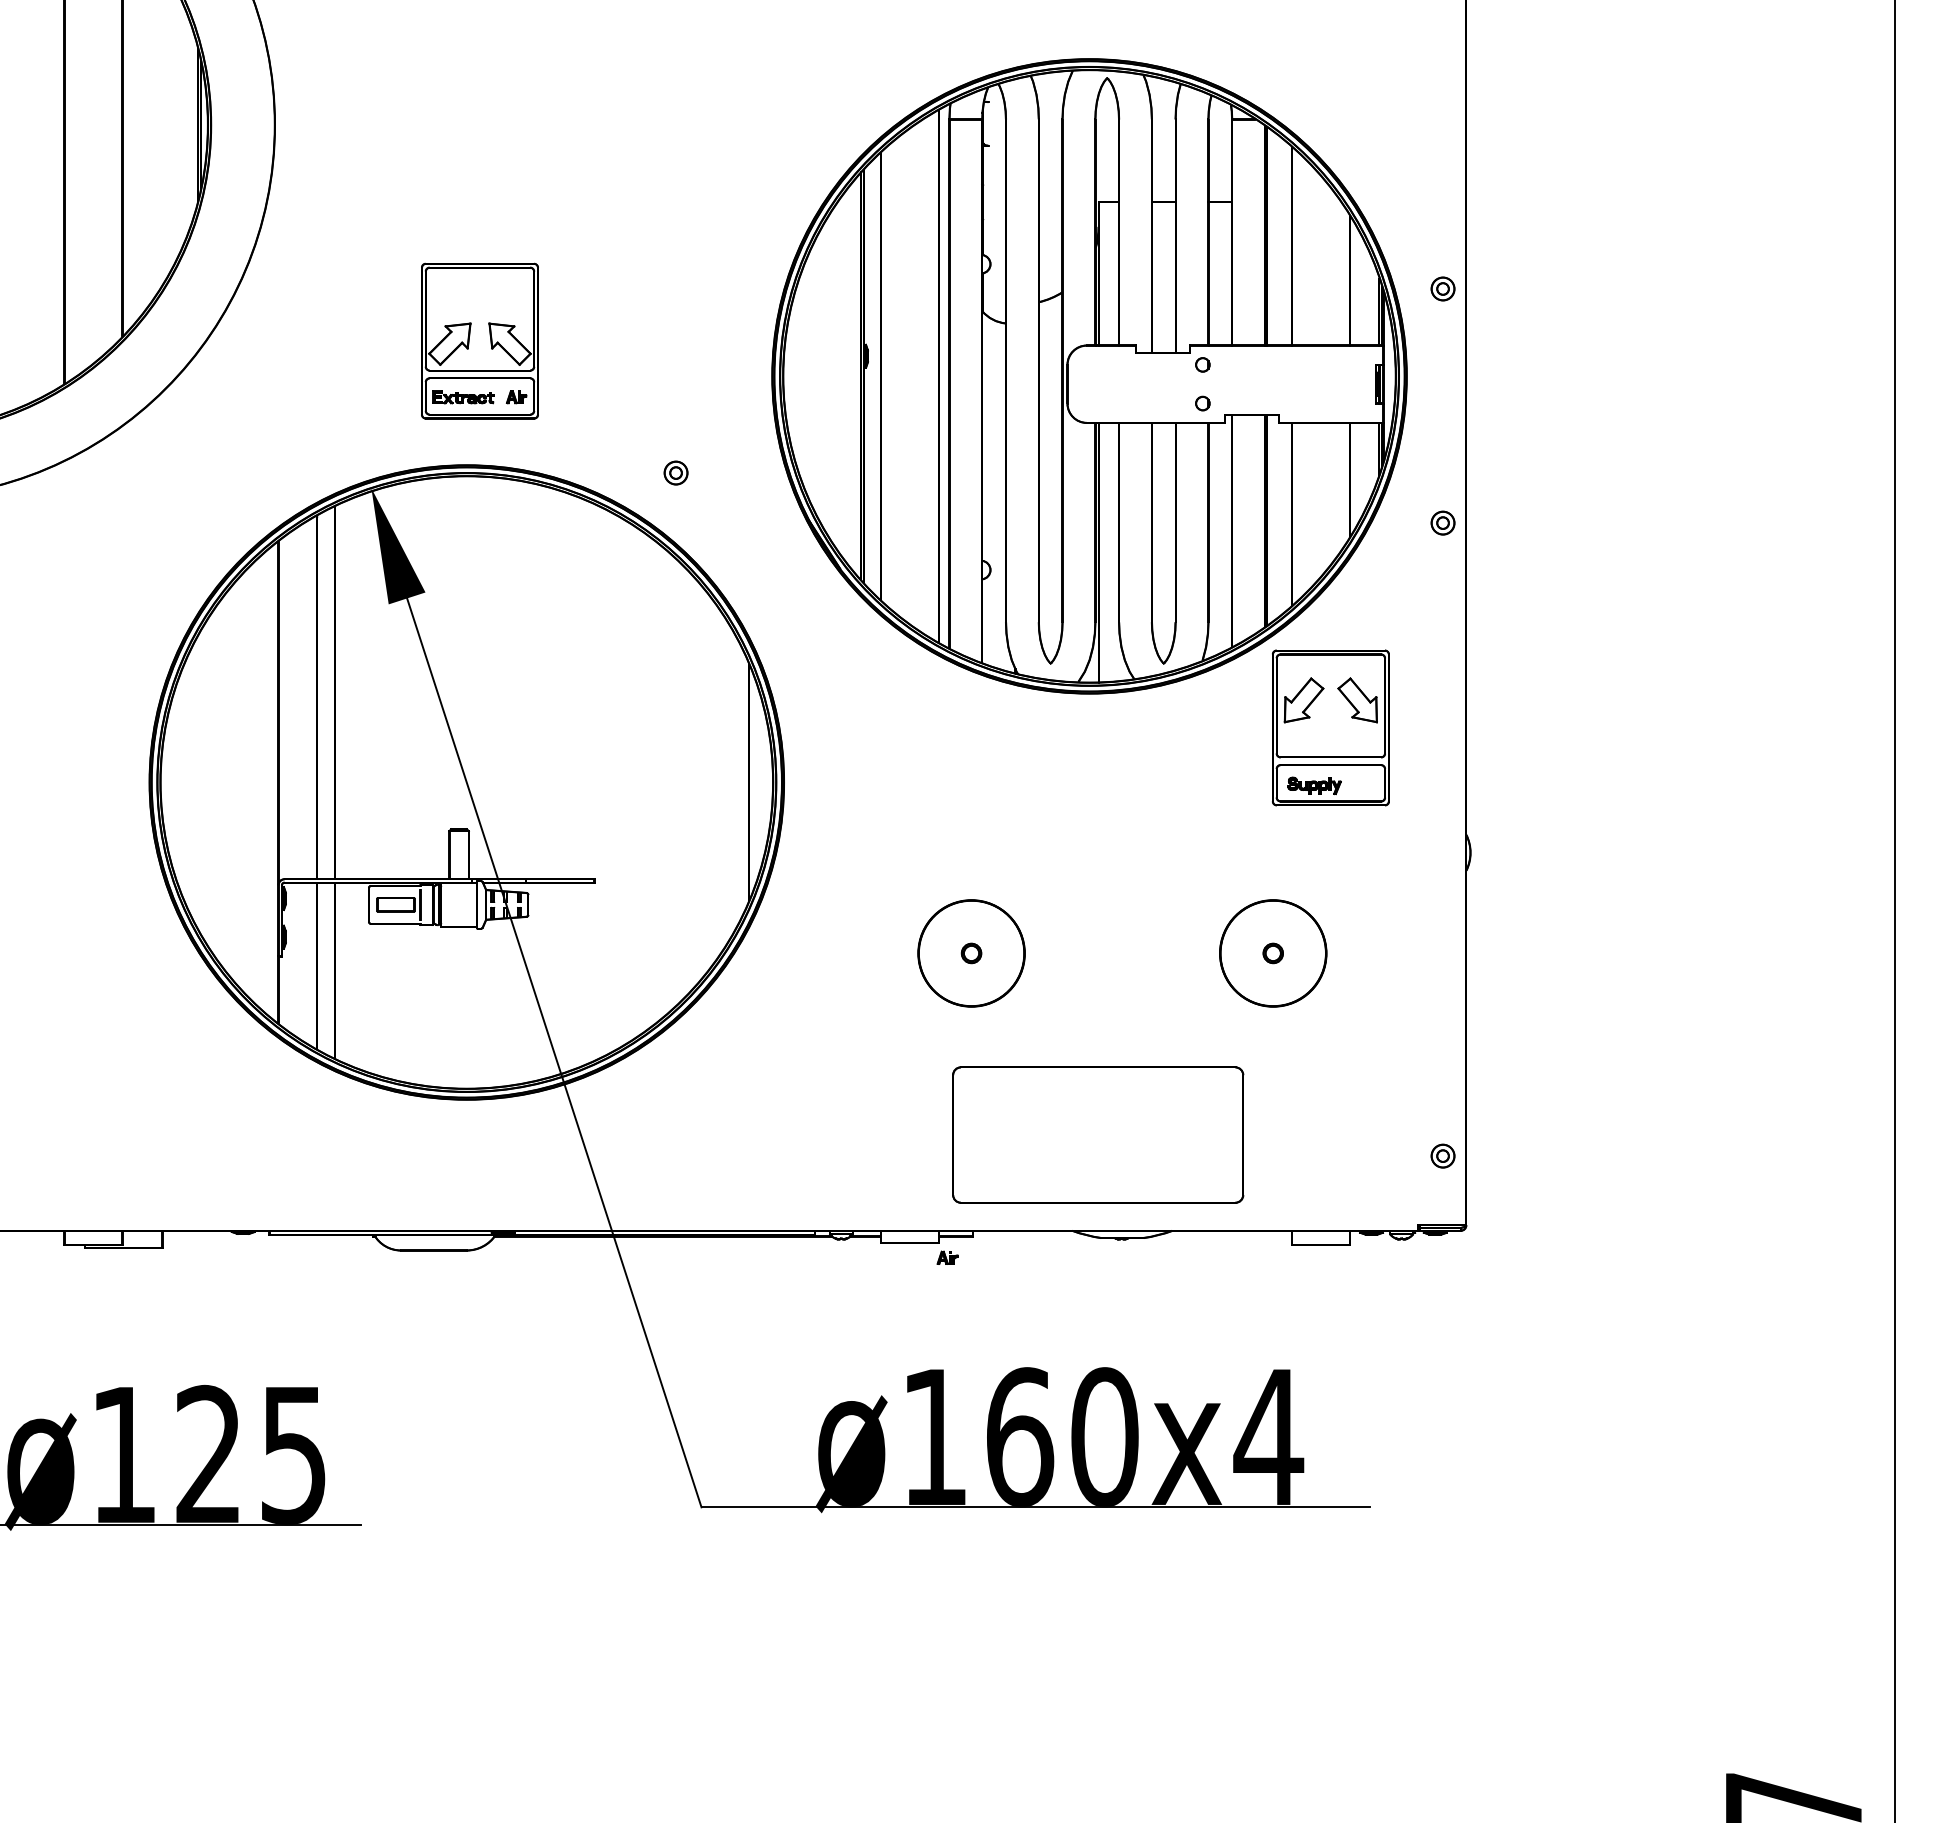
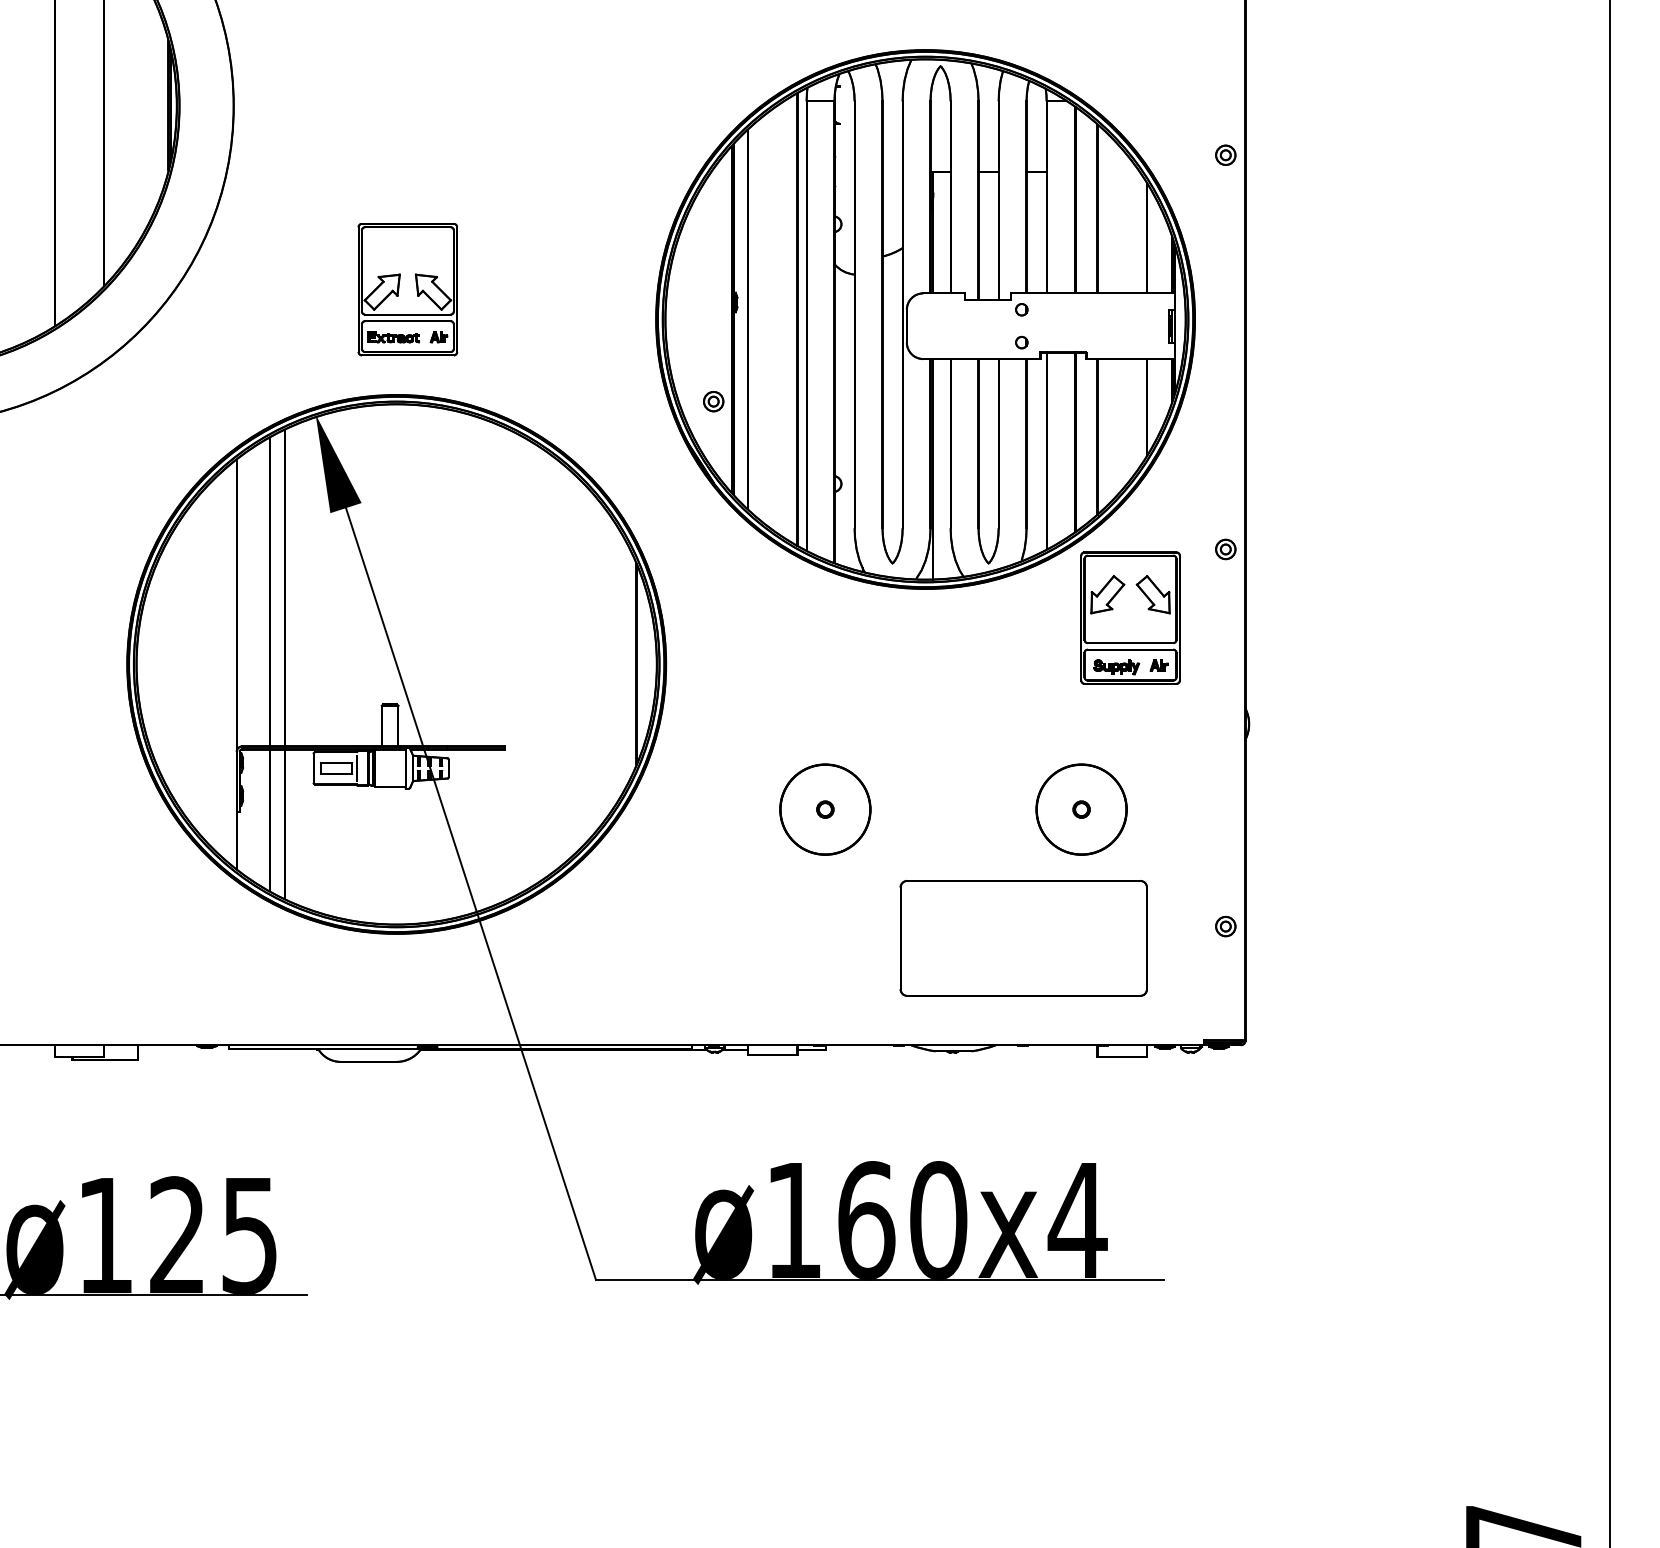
part: (1442, 288) -> (1225, 154), moved
part: (675, 472) -> (713, 401), moved
part: (1442, 522) -> (1225, 548), moved
part: (1098, 1134) -> (1024, 937), moved
part: (1442, 1155) -> (1225, 926), moved
part: (947, 1257) -> (1159, 665), moved

